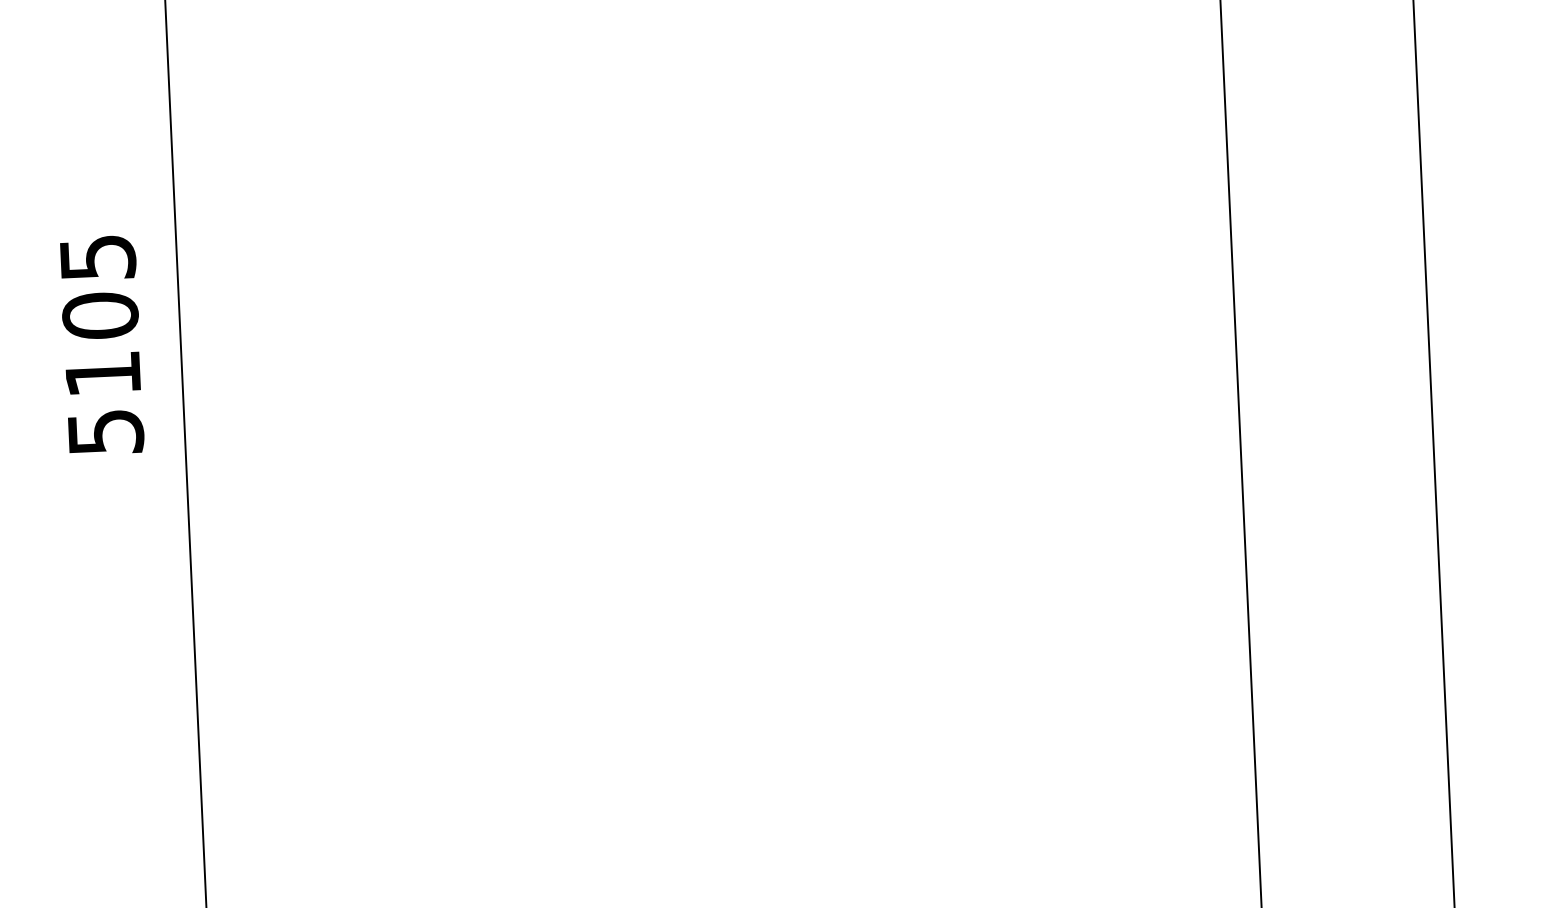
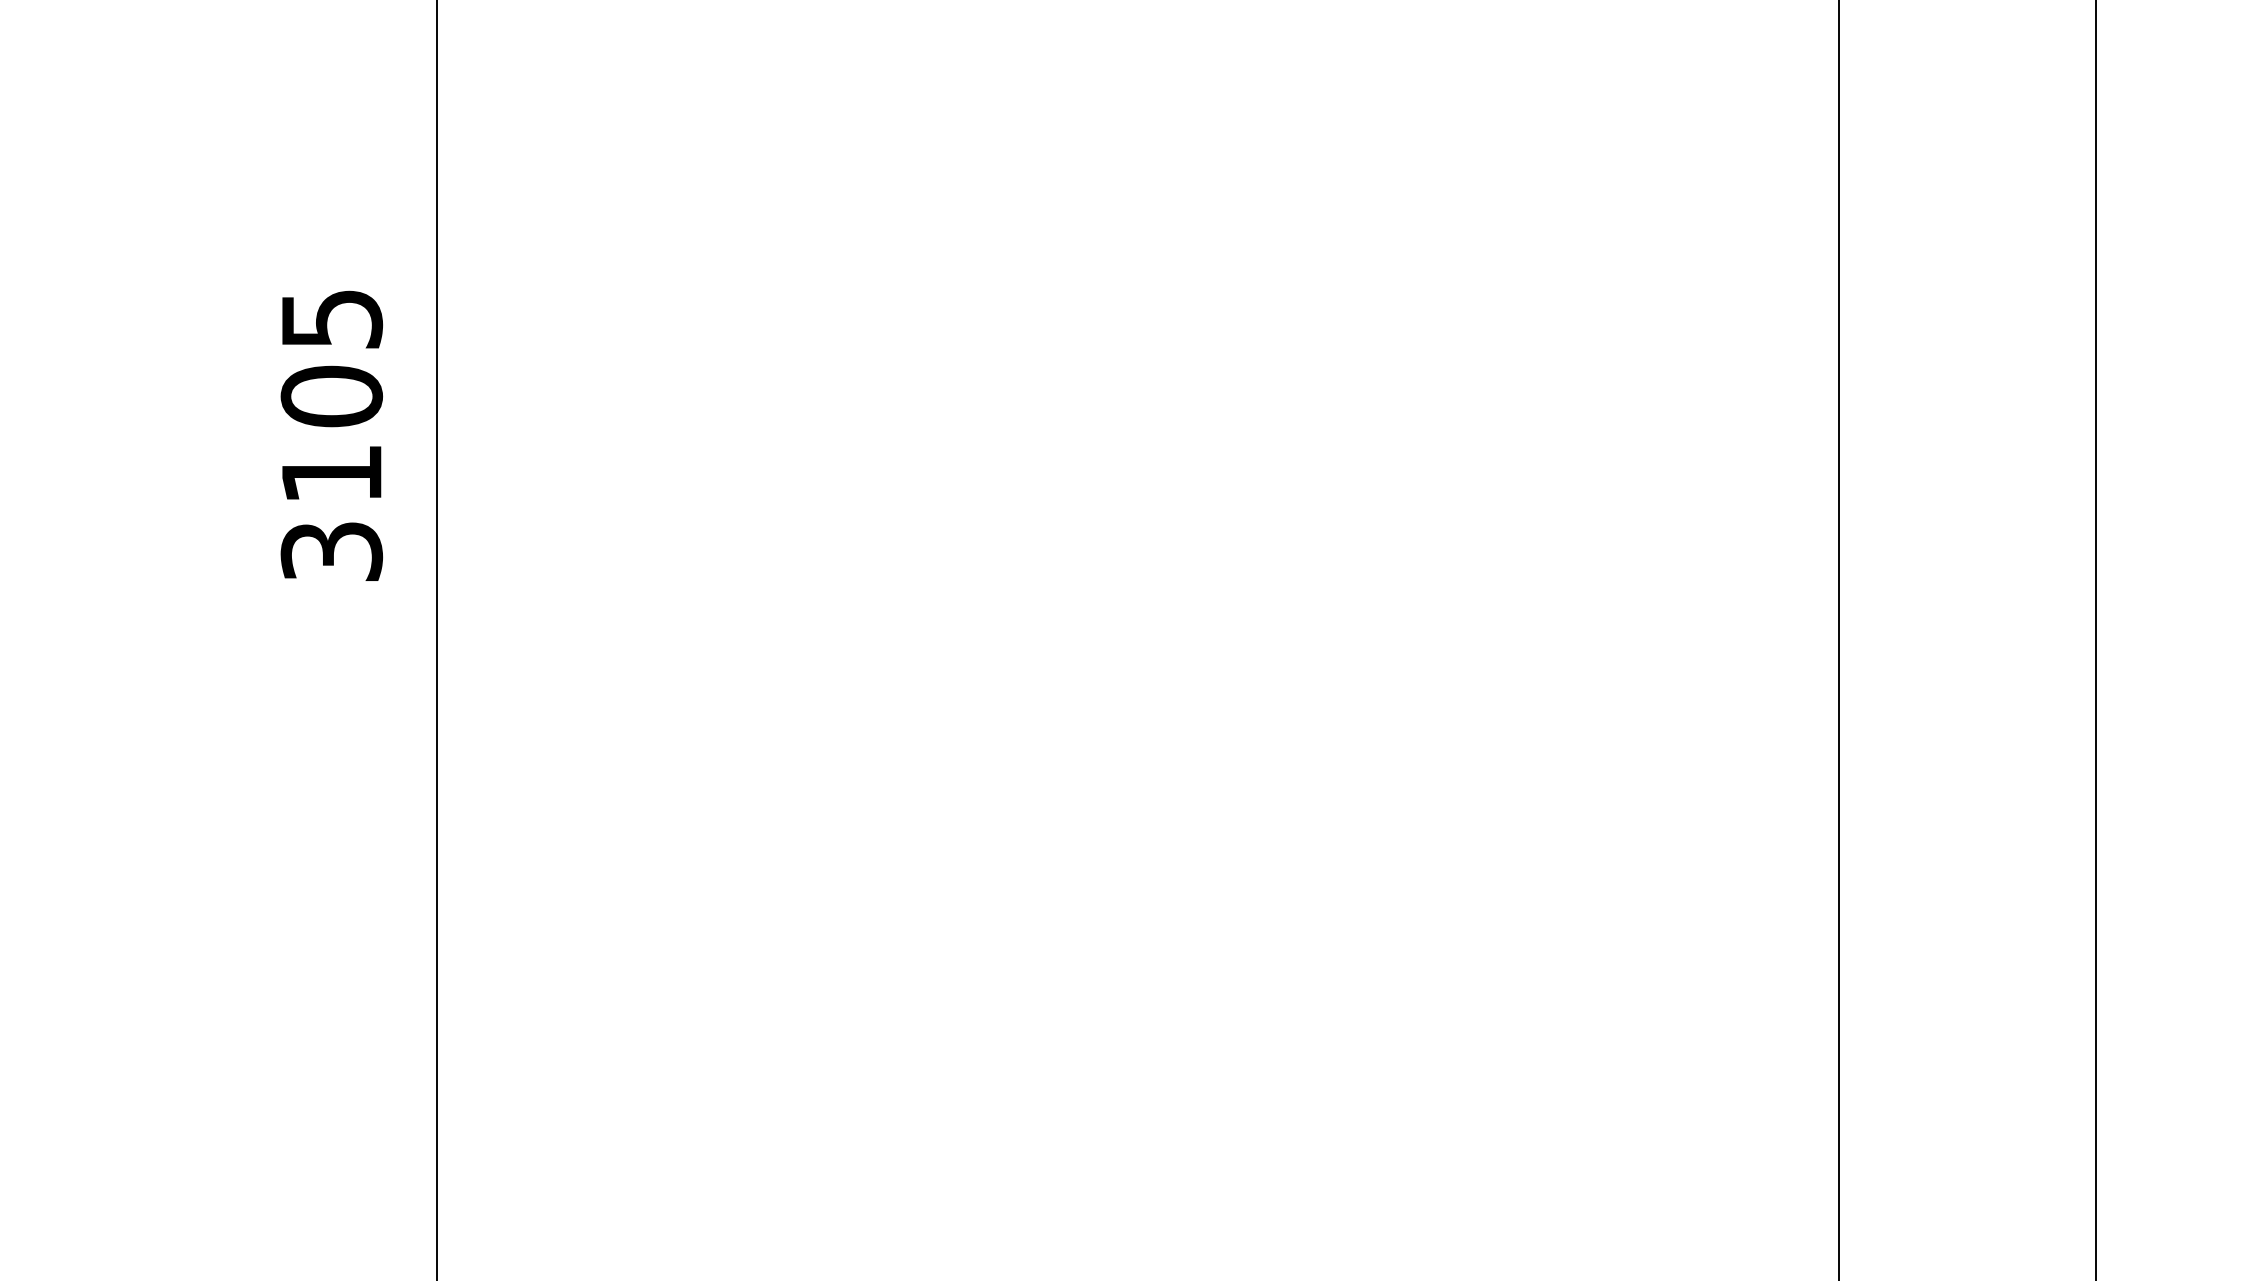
text: (105, 432) -> (331, 551), 5105 -> 3105

